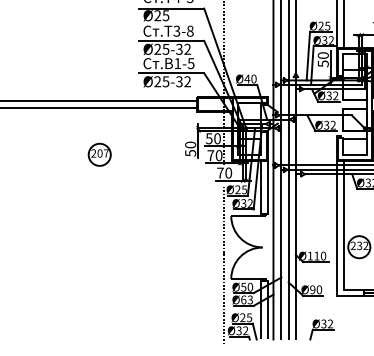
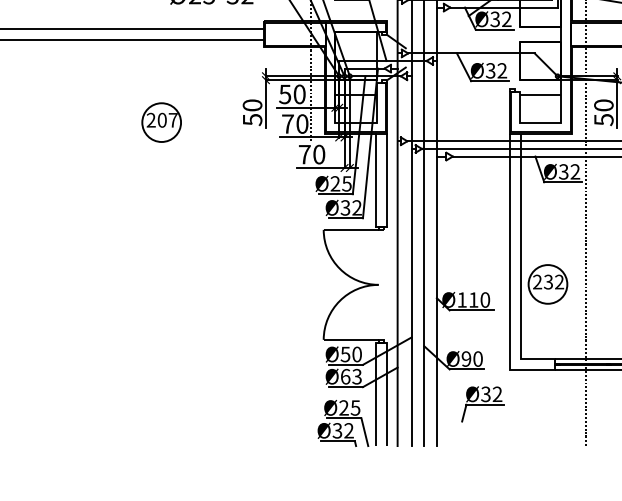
part: (99, 154) -> (161, 122), moved
line: (223, 264) -> (310, 314), removed
part: (321, 329) -> (481, 404), moved

